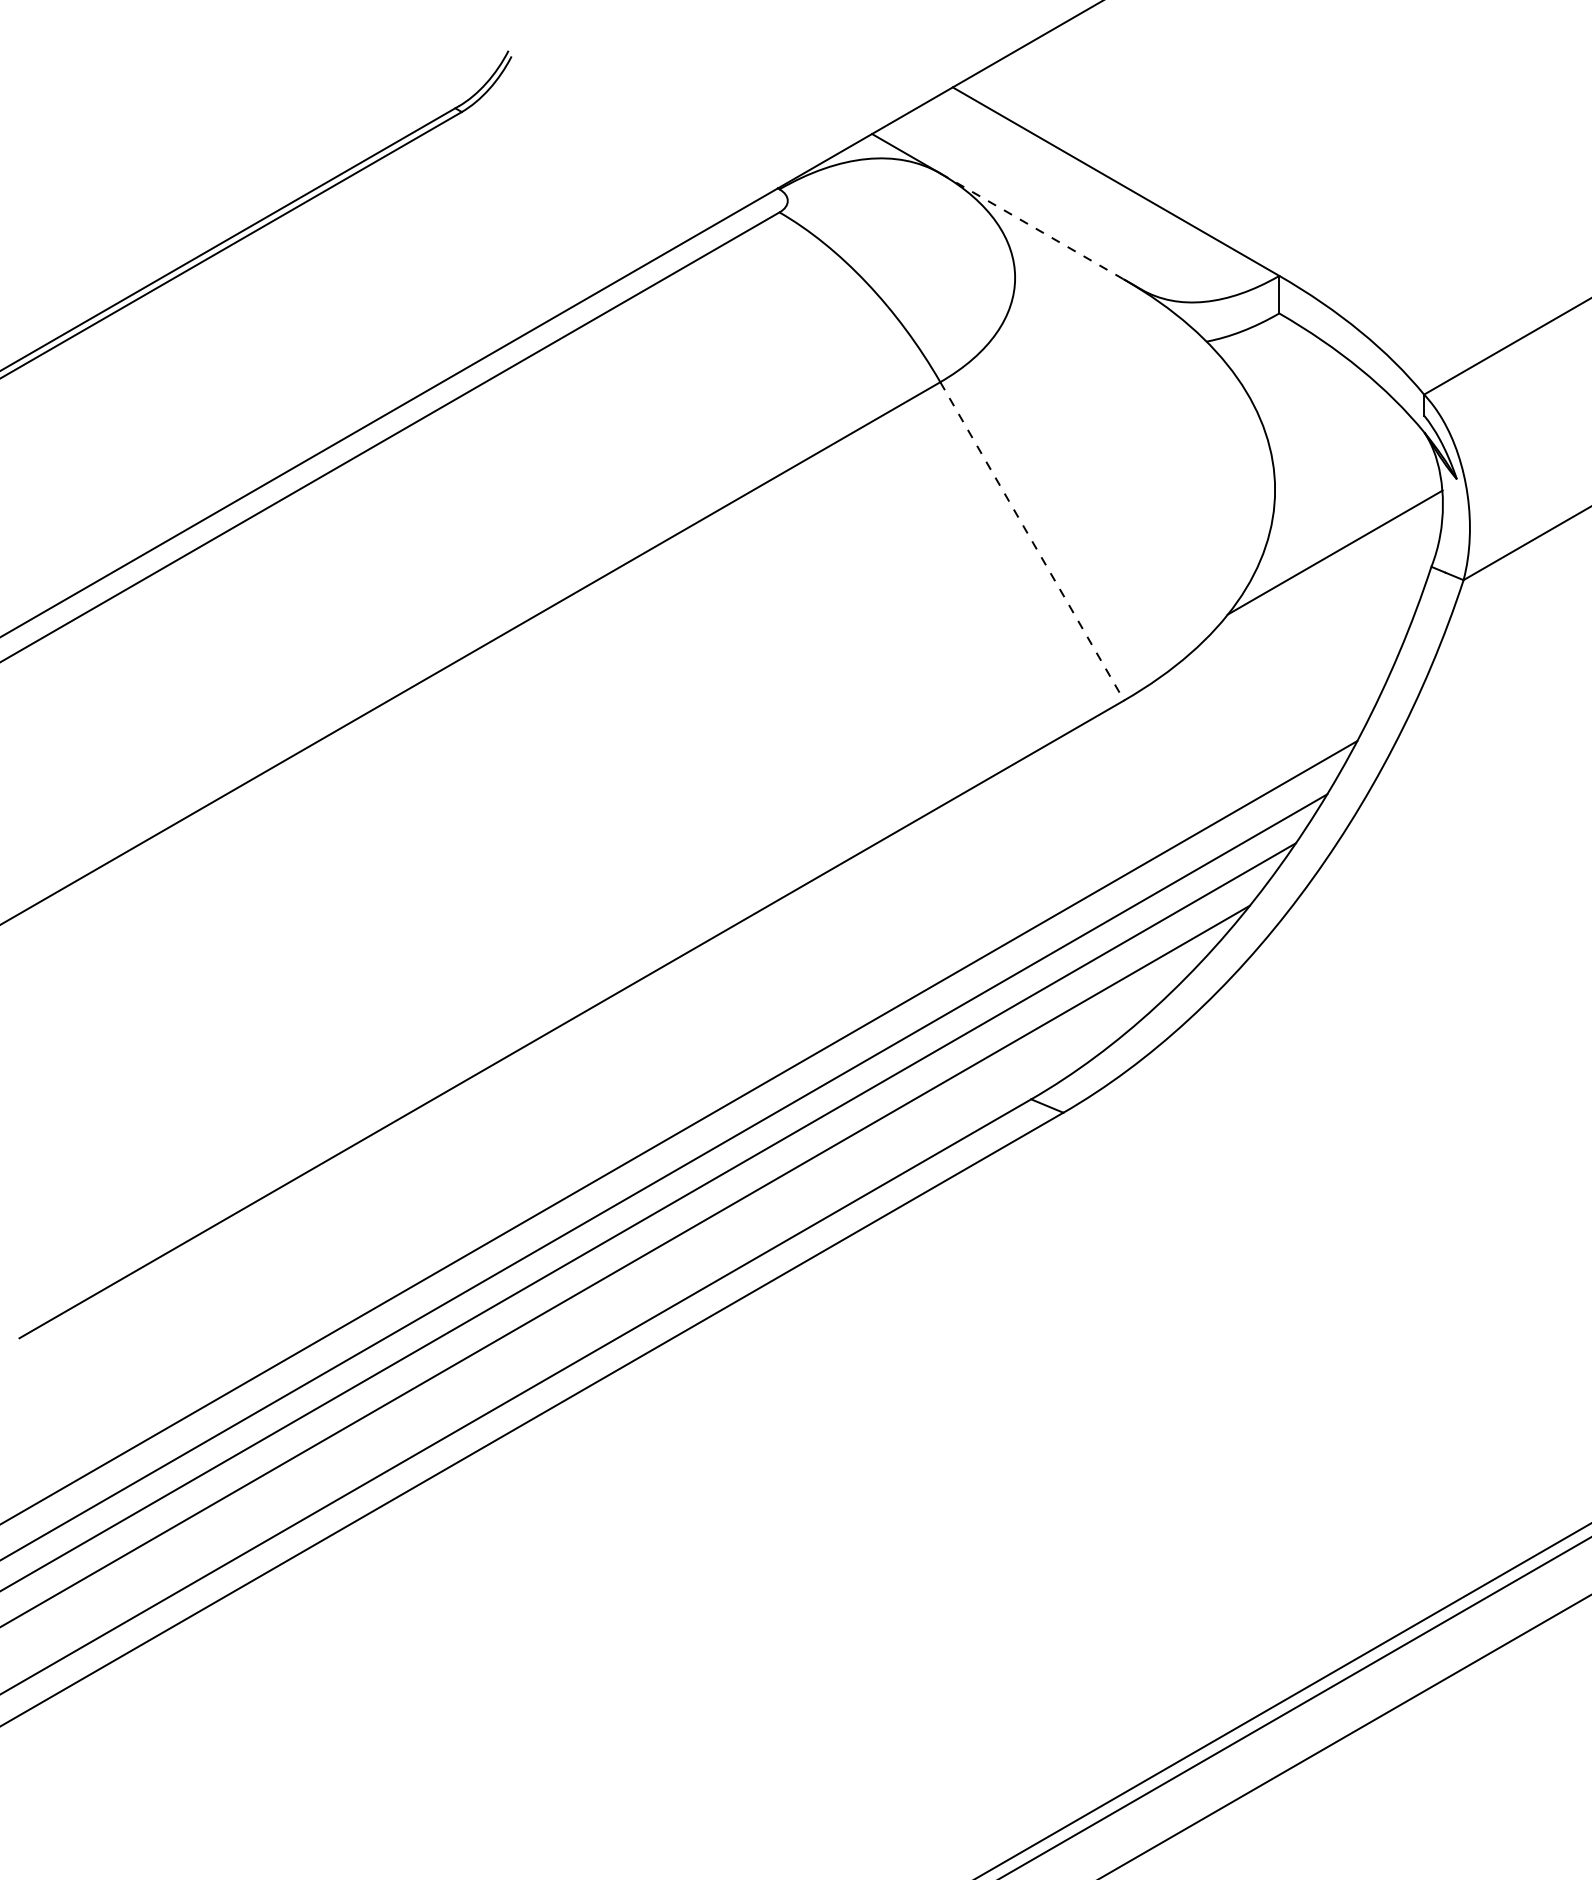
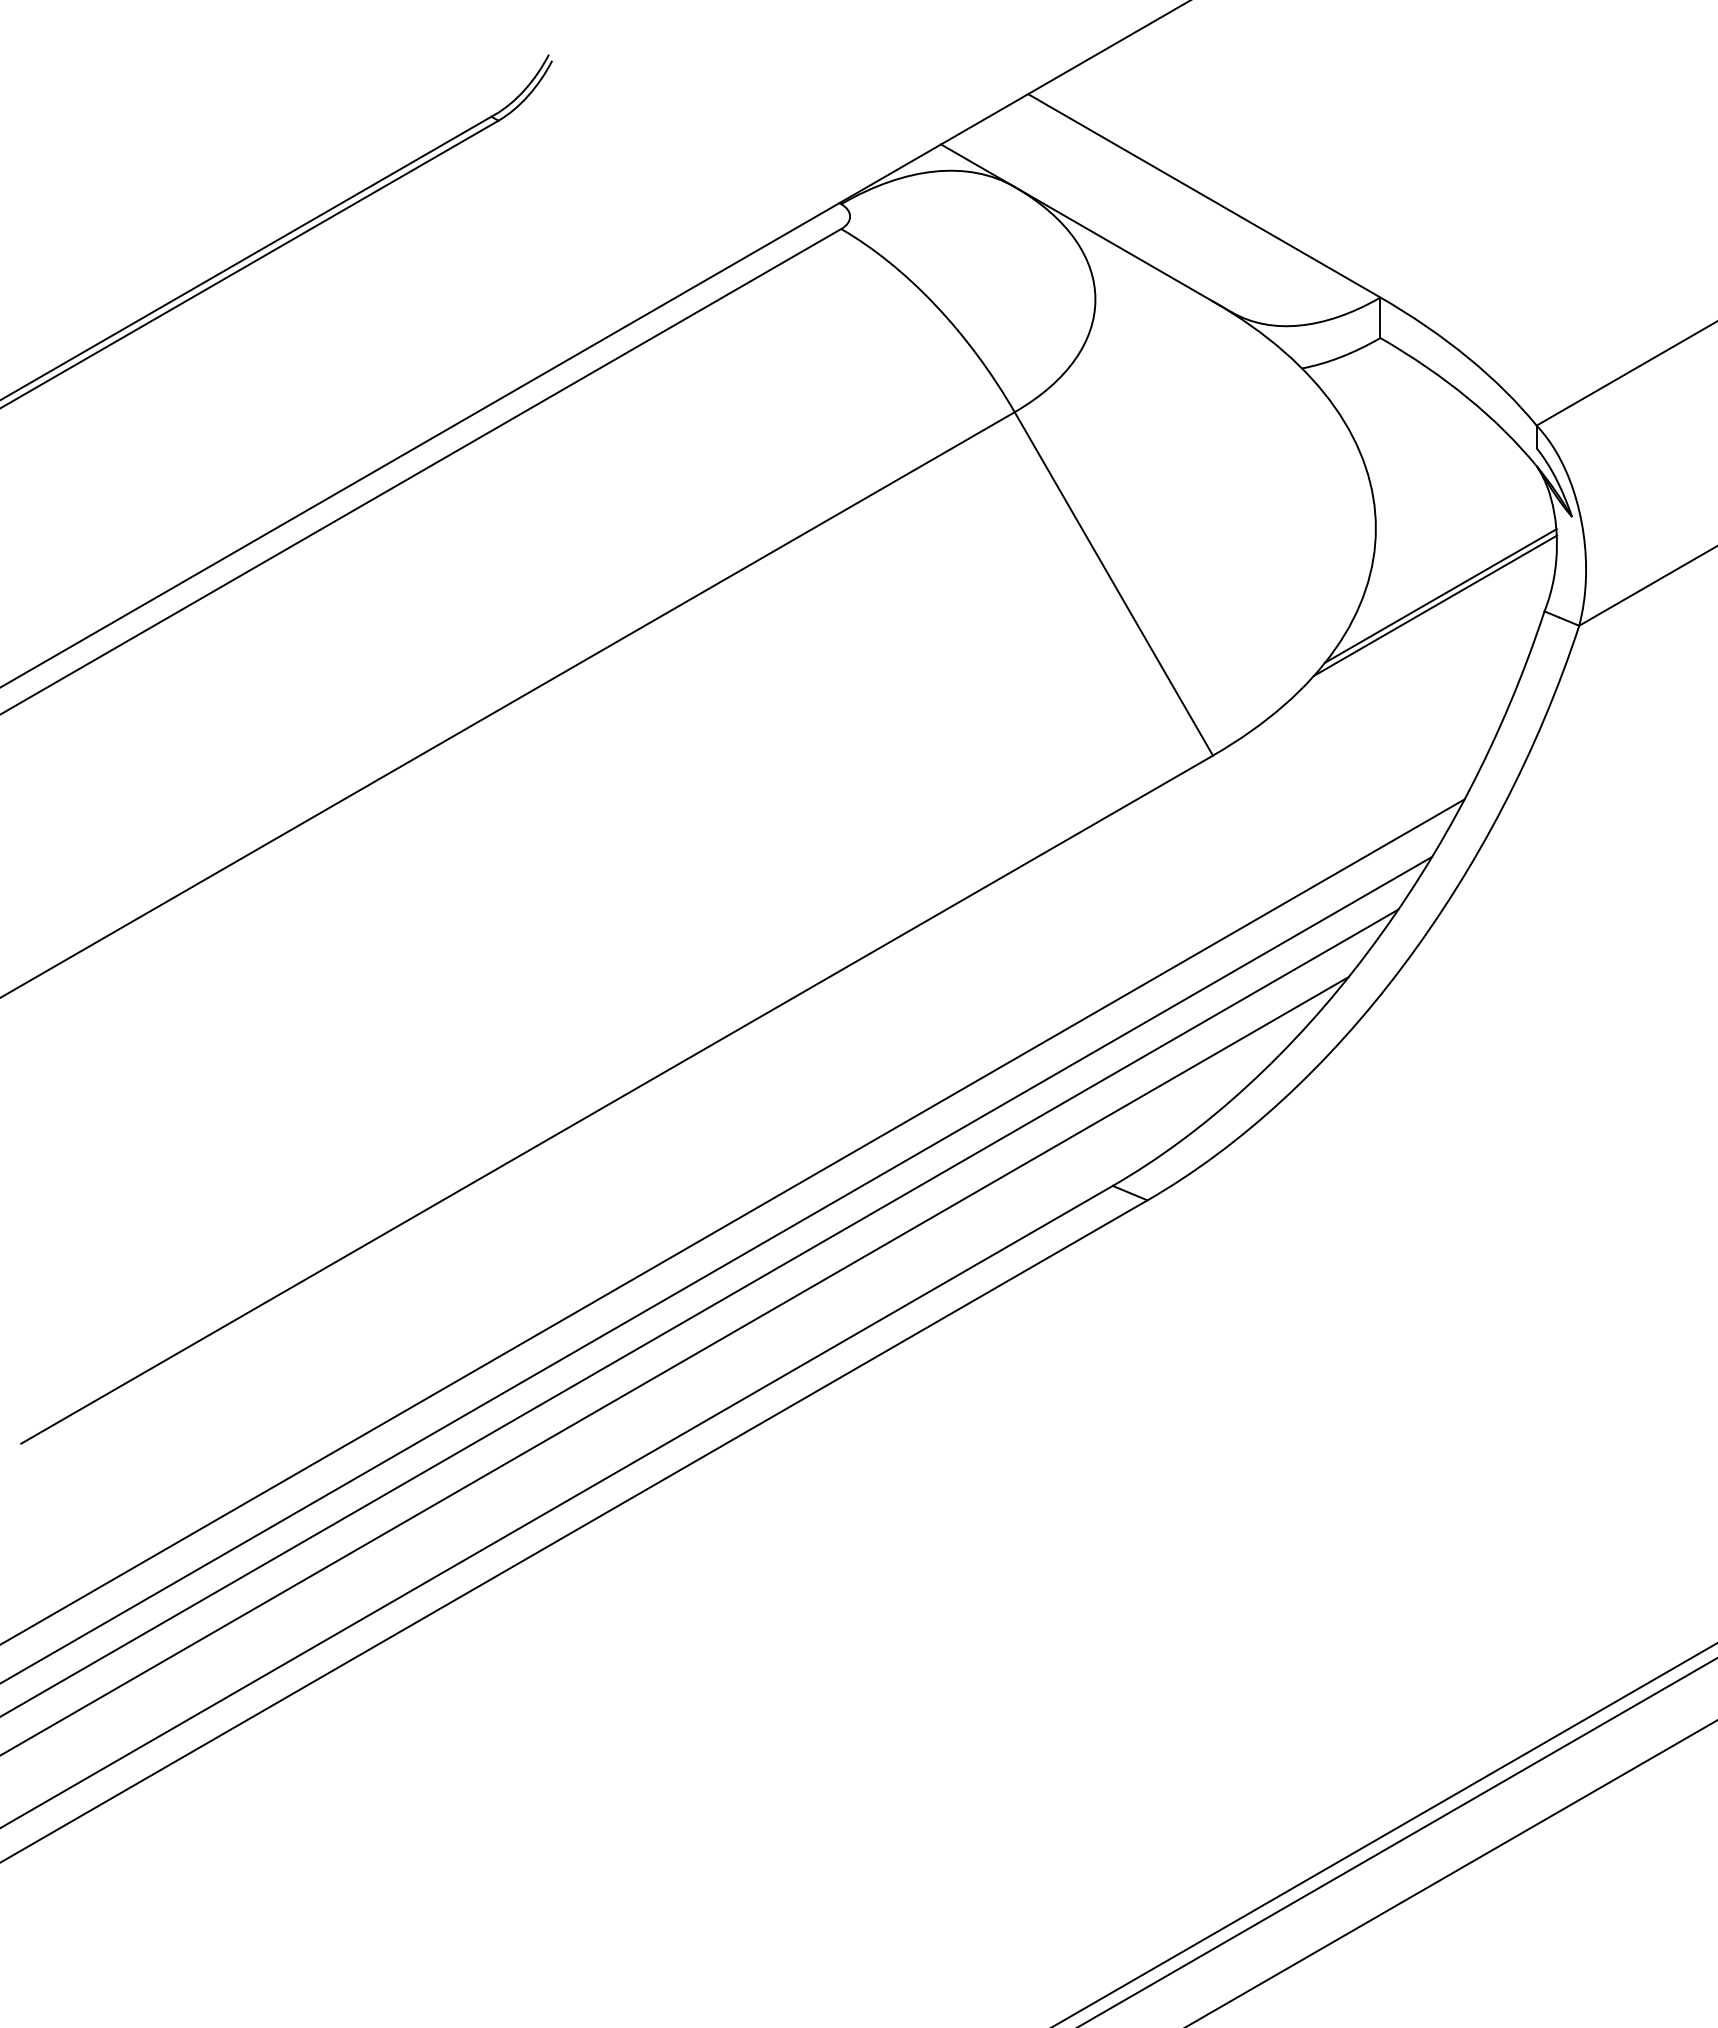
line: (1032, 226) -> (1114, 244), dashed -> solid
line: (1032, 541) -> (1114, 584), dashed -> solid
line: (1330, 561) -> (1435, 605), added

